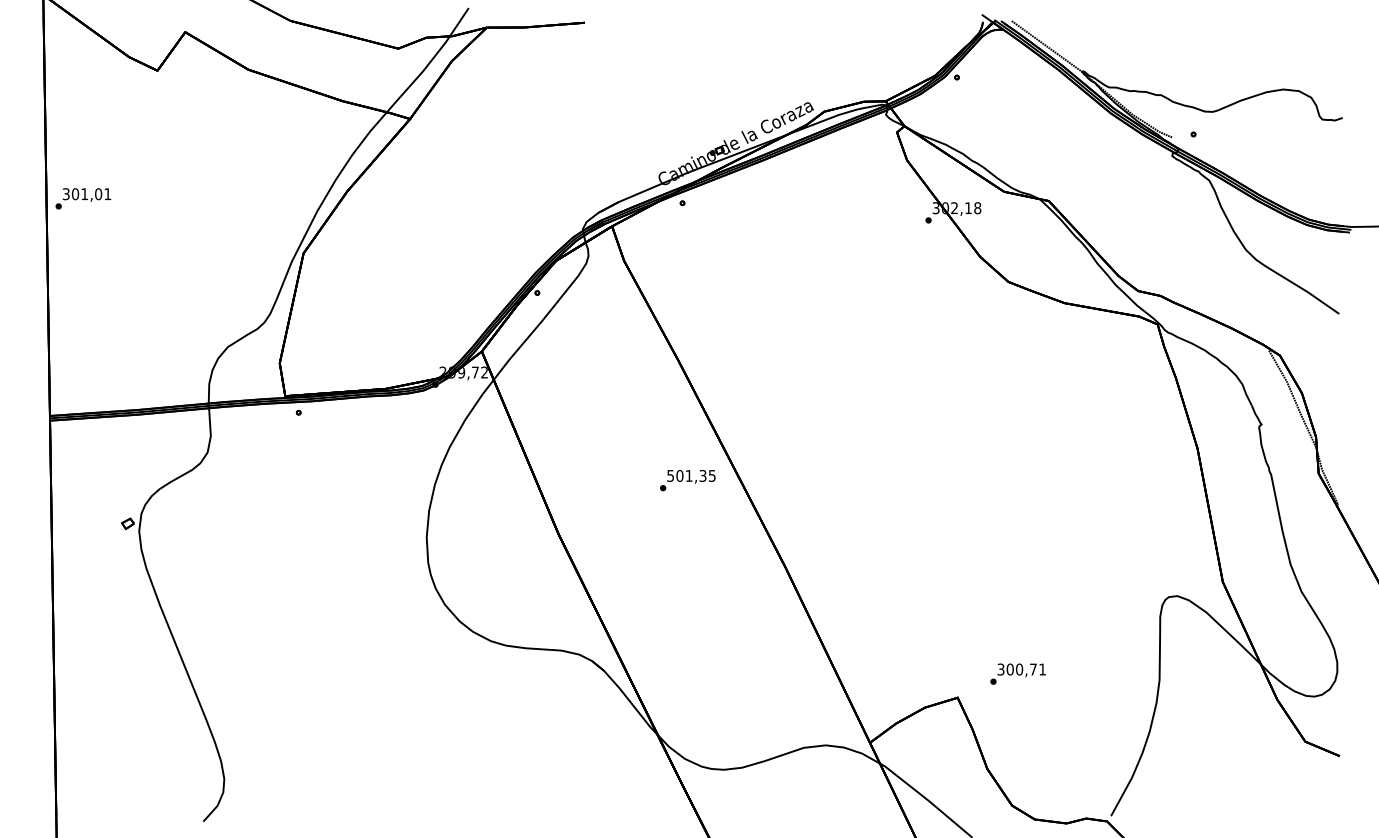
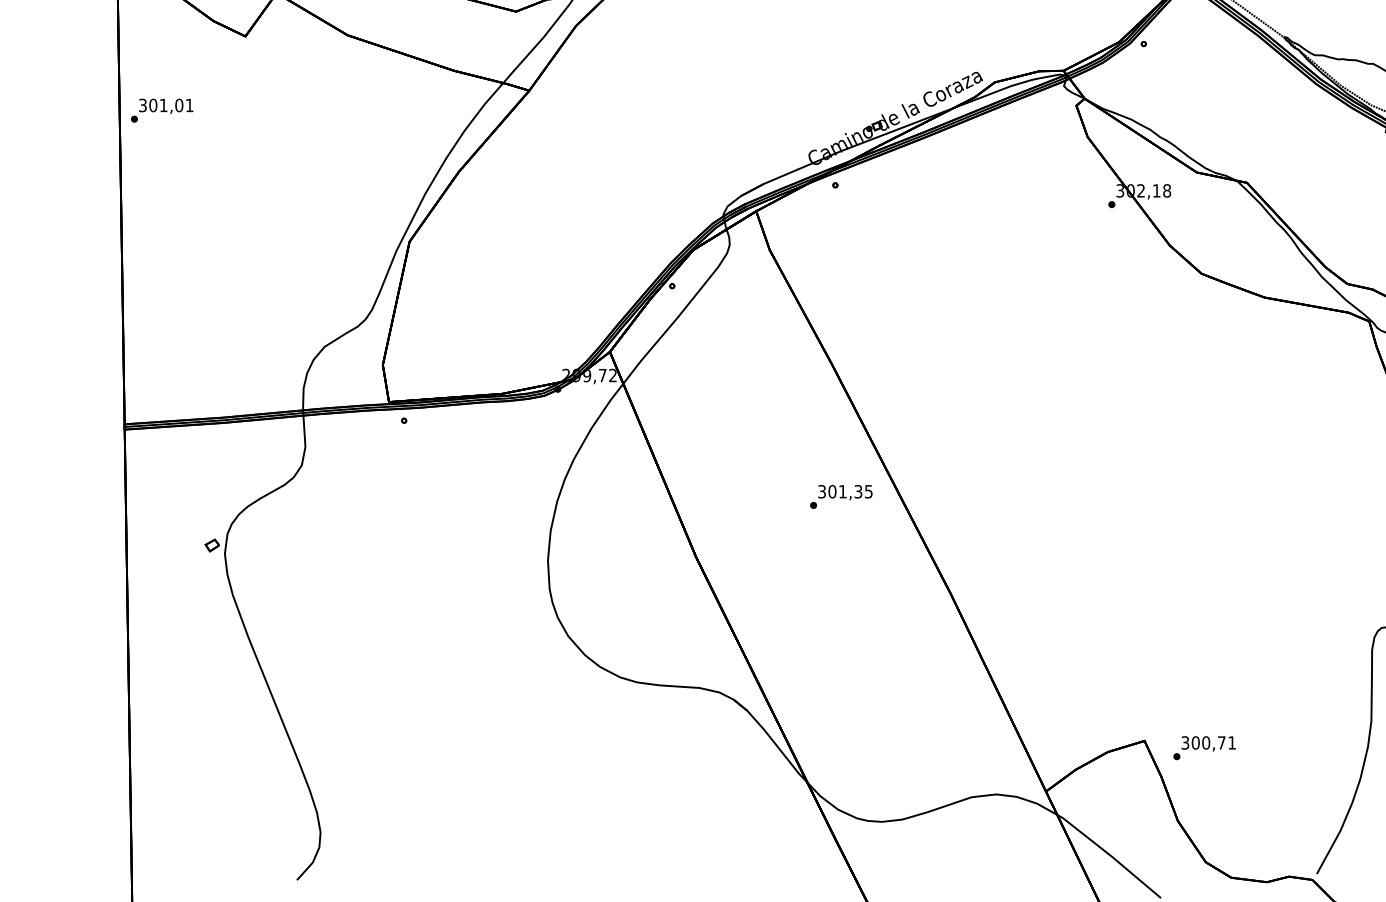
text: (83, 198) -> (162, 110), moved
text: (670, 475) -> (821, 491), 501,35 -> 301,35
text: (1017, 673) -> (1203, 747), moved

